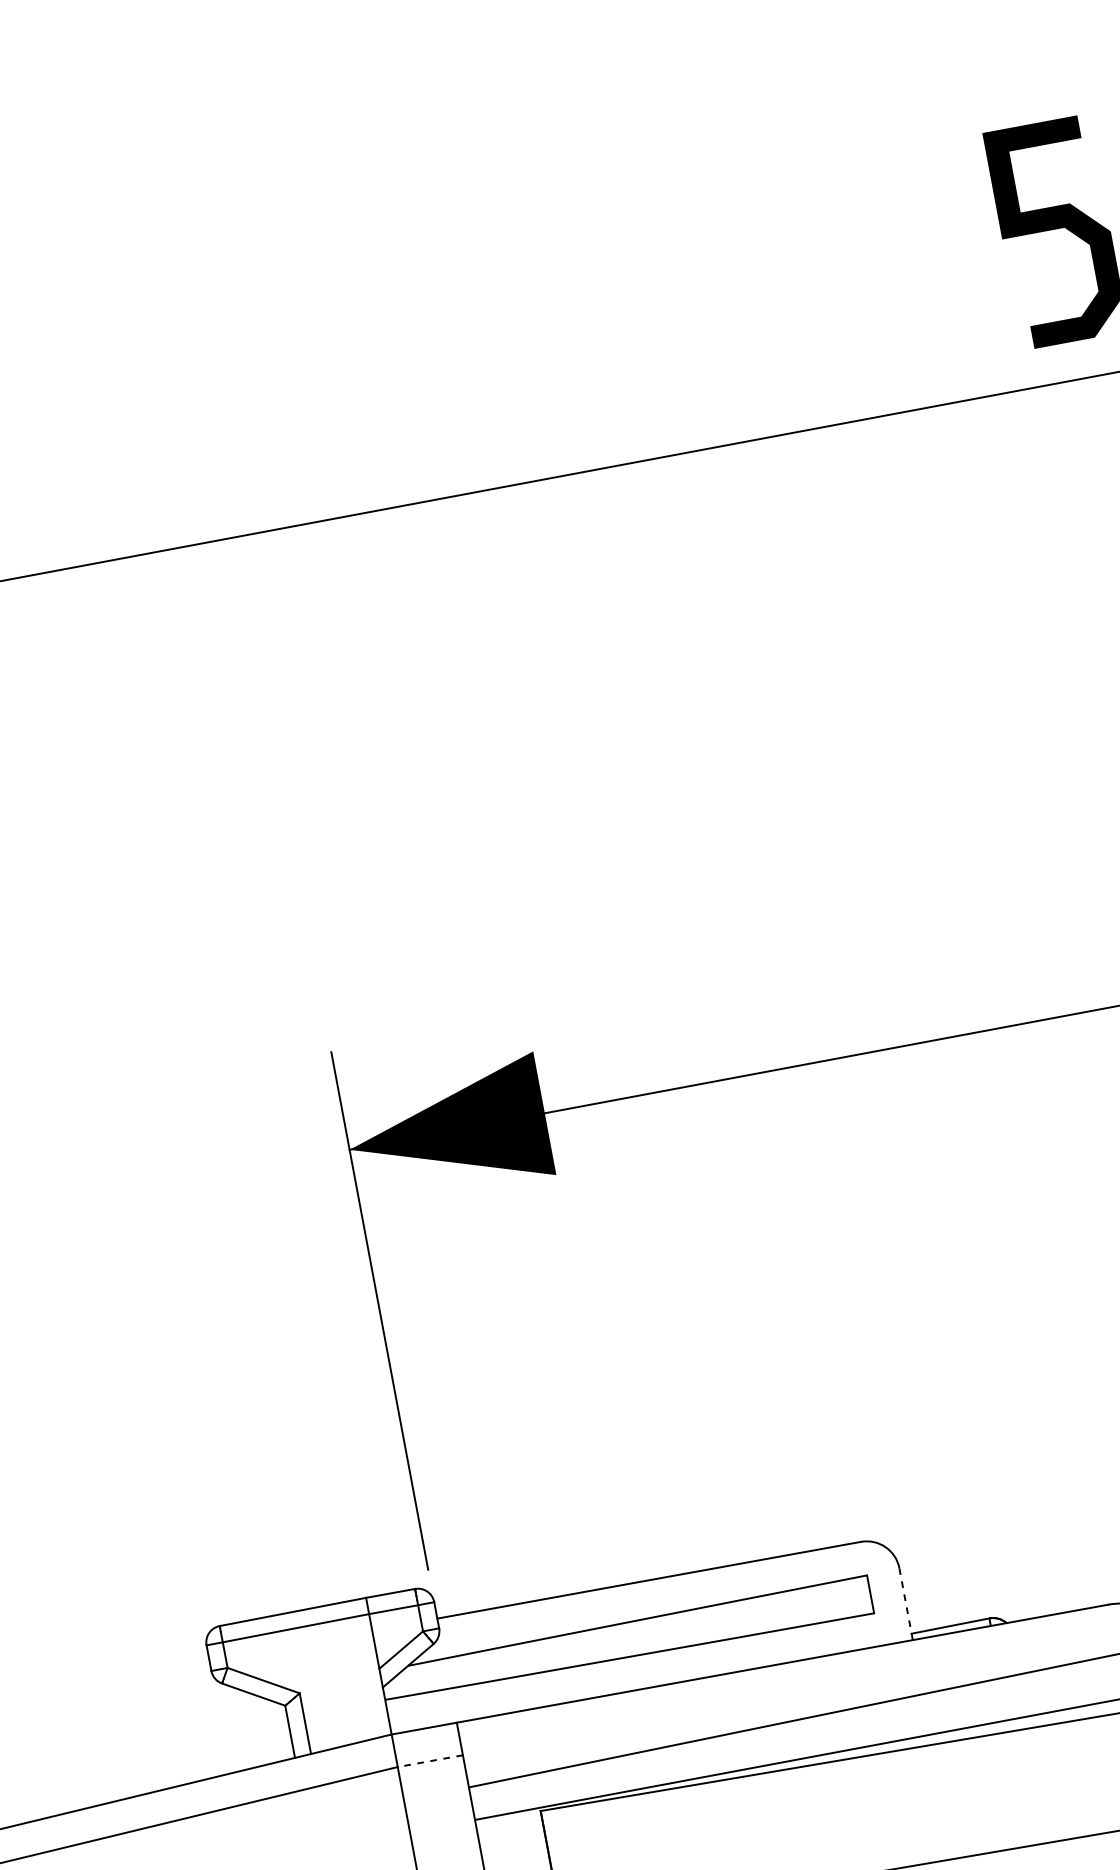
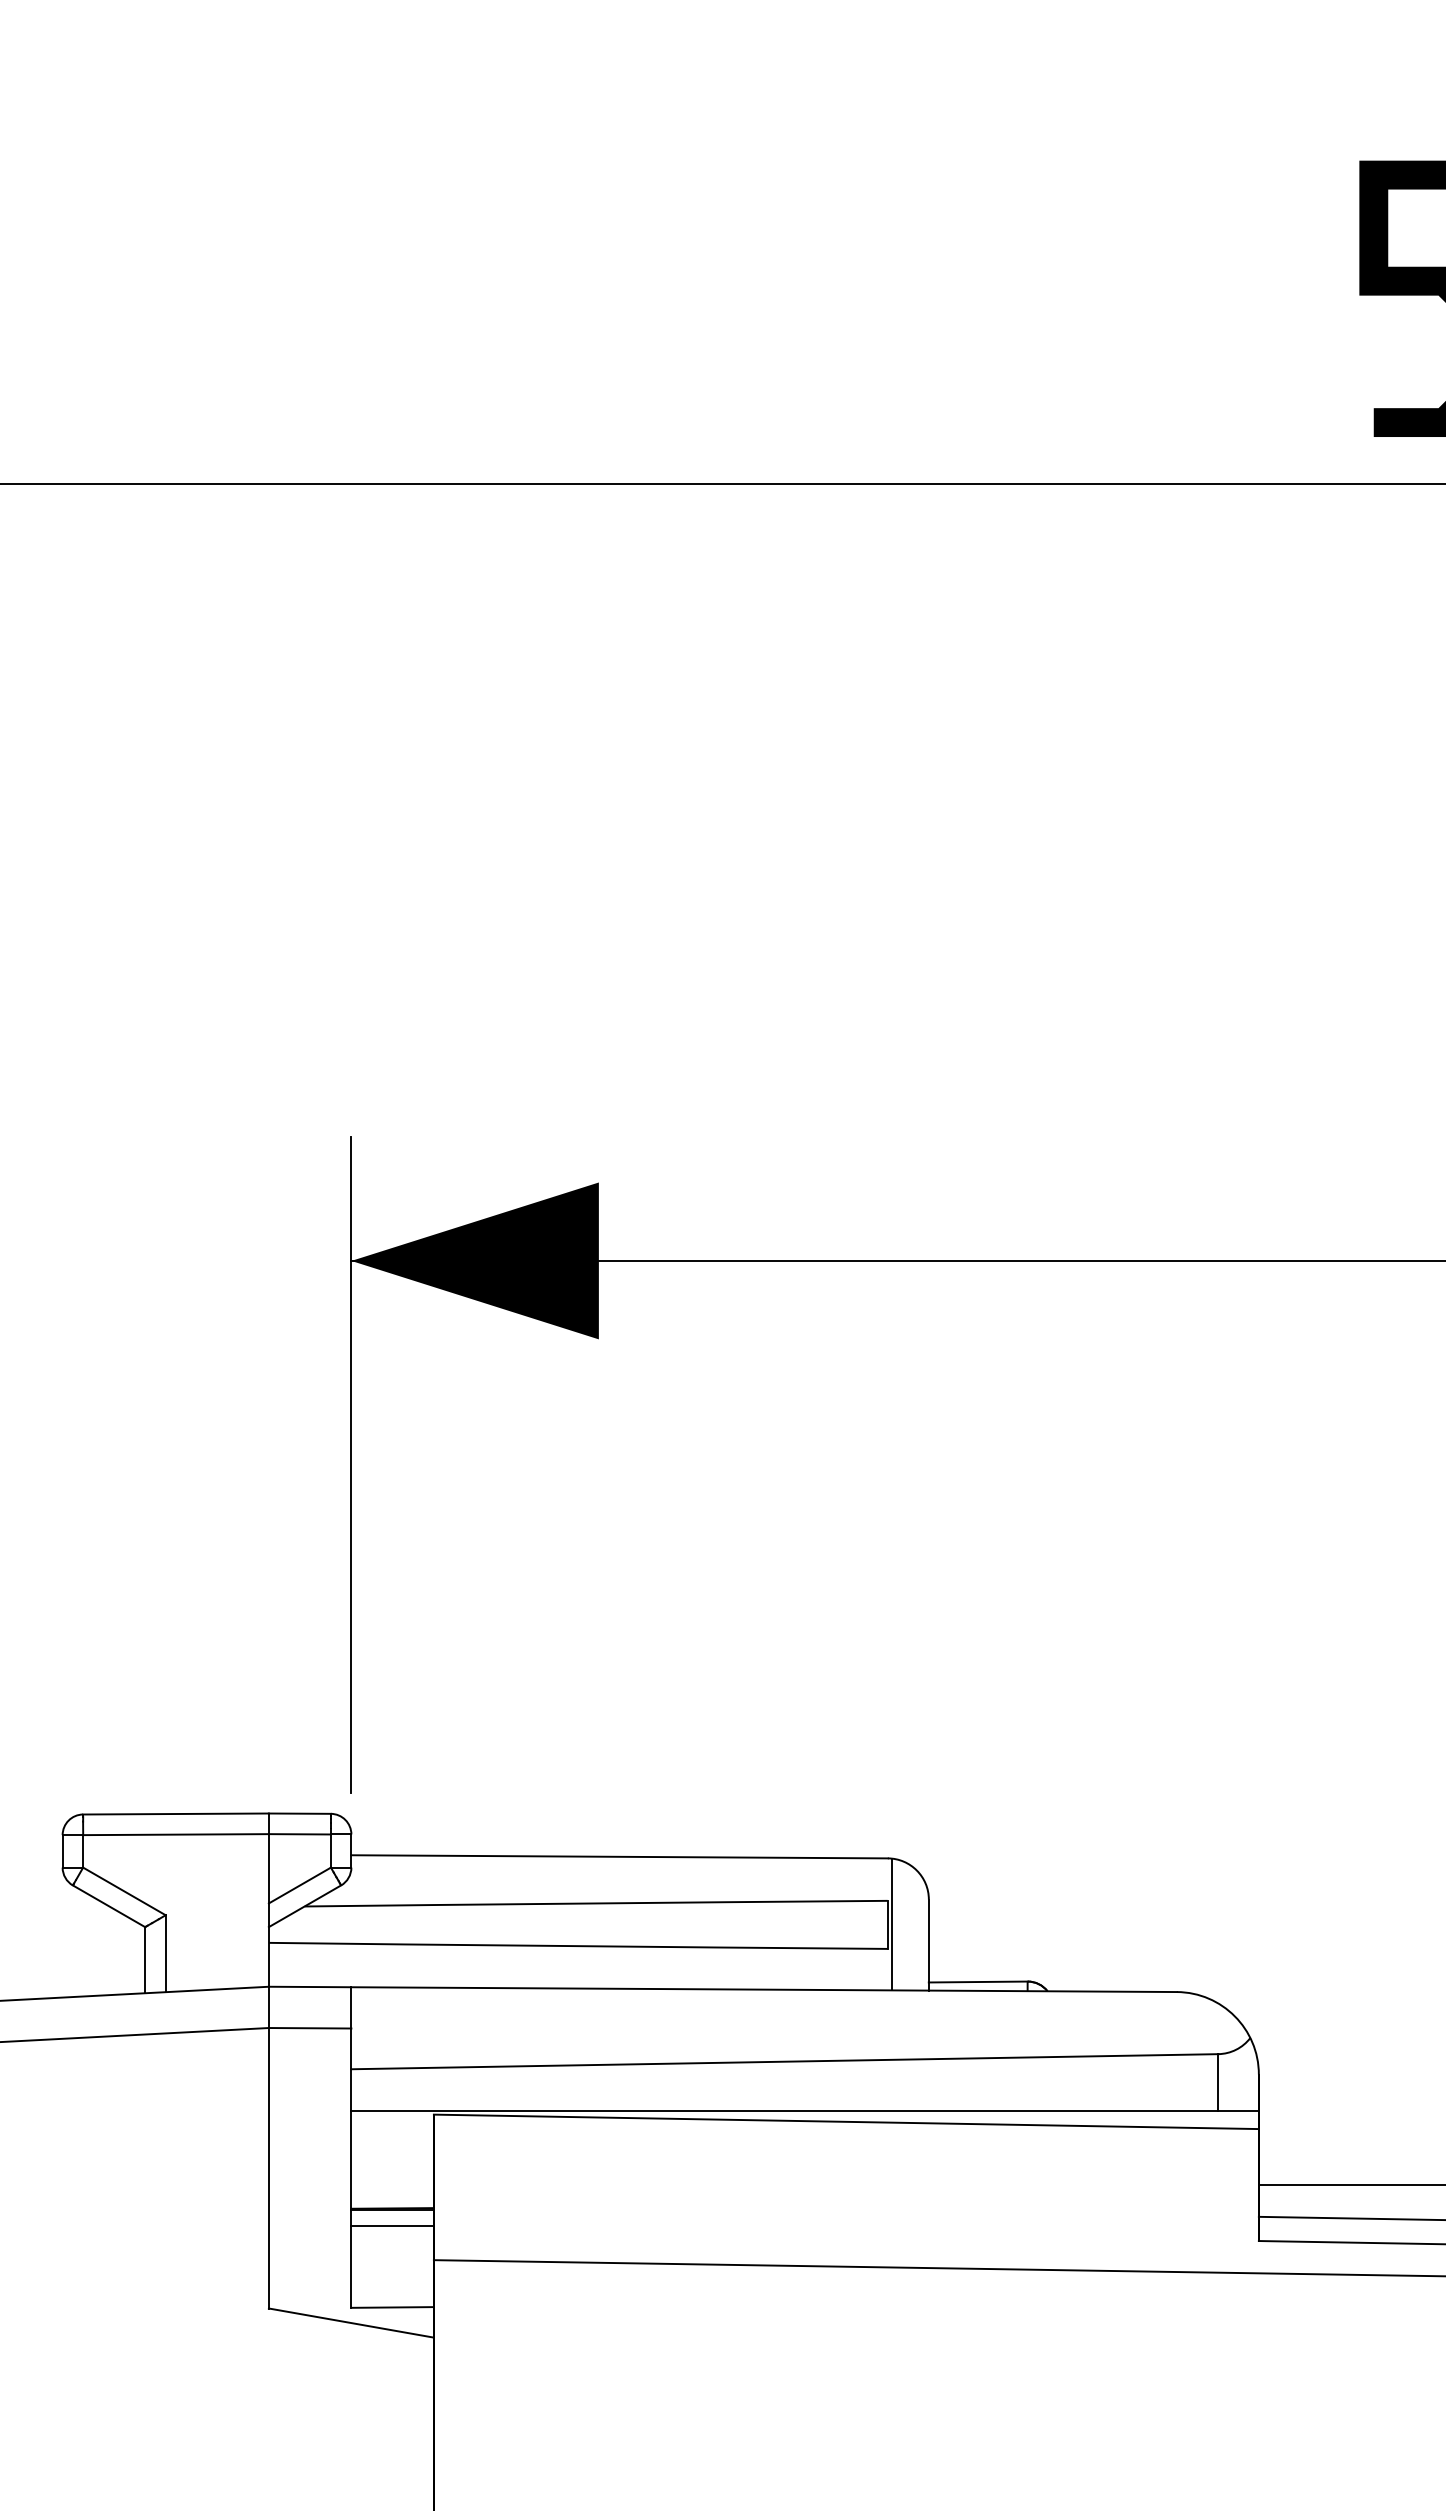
line: (873, 1593) -> (891, 1924), added
line: (905, 1604) -> (928, 1945), dashed -> solid
line: (429, 1761) -> (309, 2028), dashed -> solid

